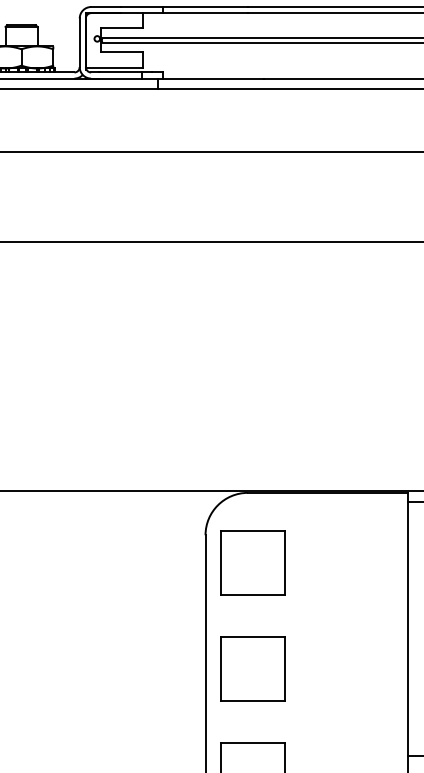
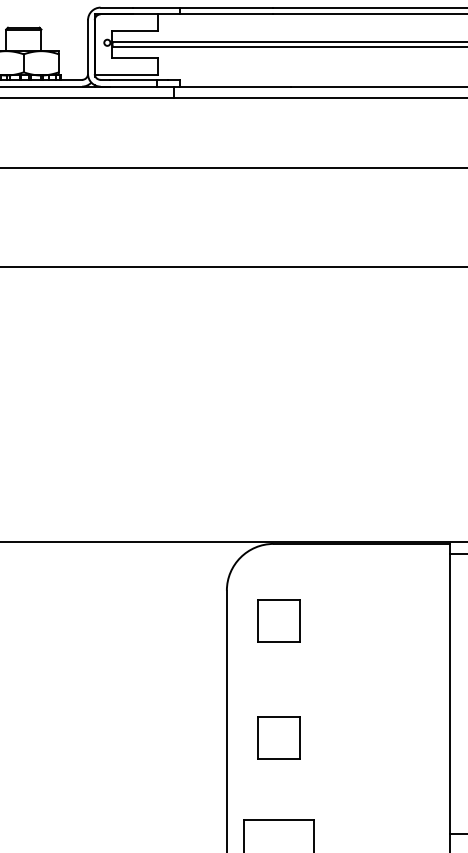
part: (252, 562) -> (278, 620), size x0.6
part: (252, 668) -> (278, 737), size x0.6

